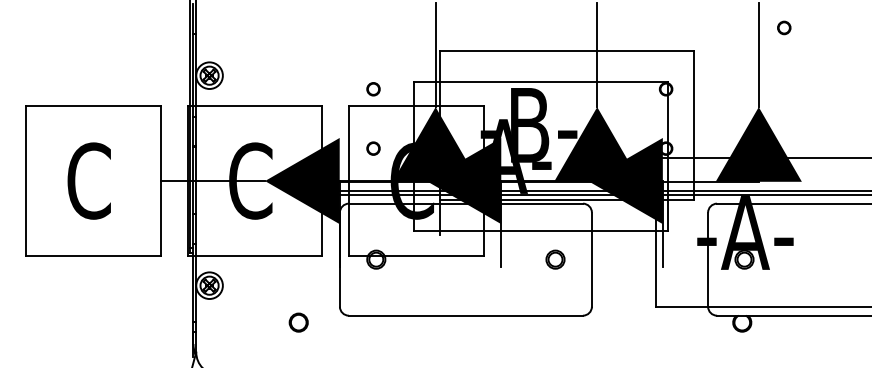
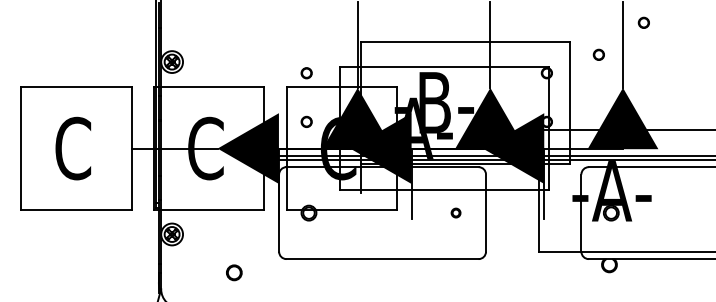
part: (728, 66) -> (598, 54), added
part: (554, 258) -> (455, 212), size x0.6
part: (298, 322) -> (234, 272), moved

